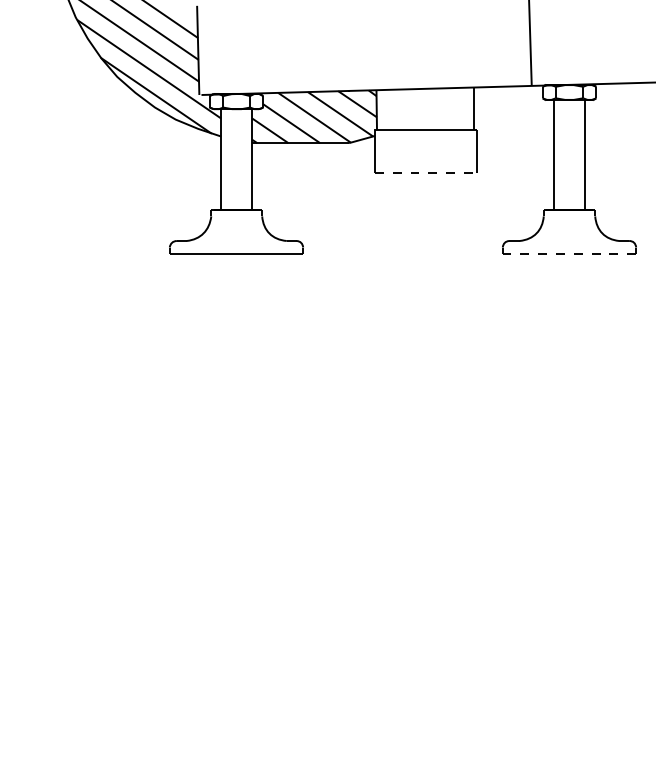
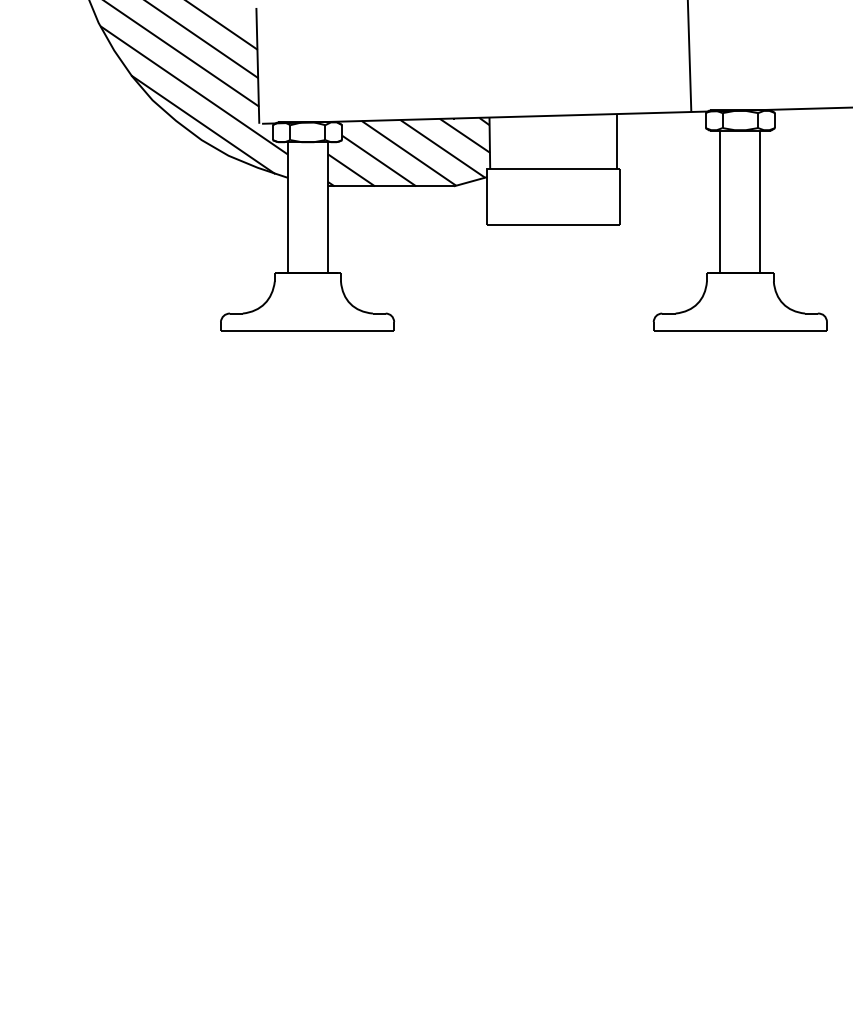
line: (426, 173) -> (554, 225), dashed -> solid
line: (569, 254) -> (740, 330), dashed -> solid

